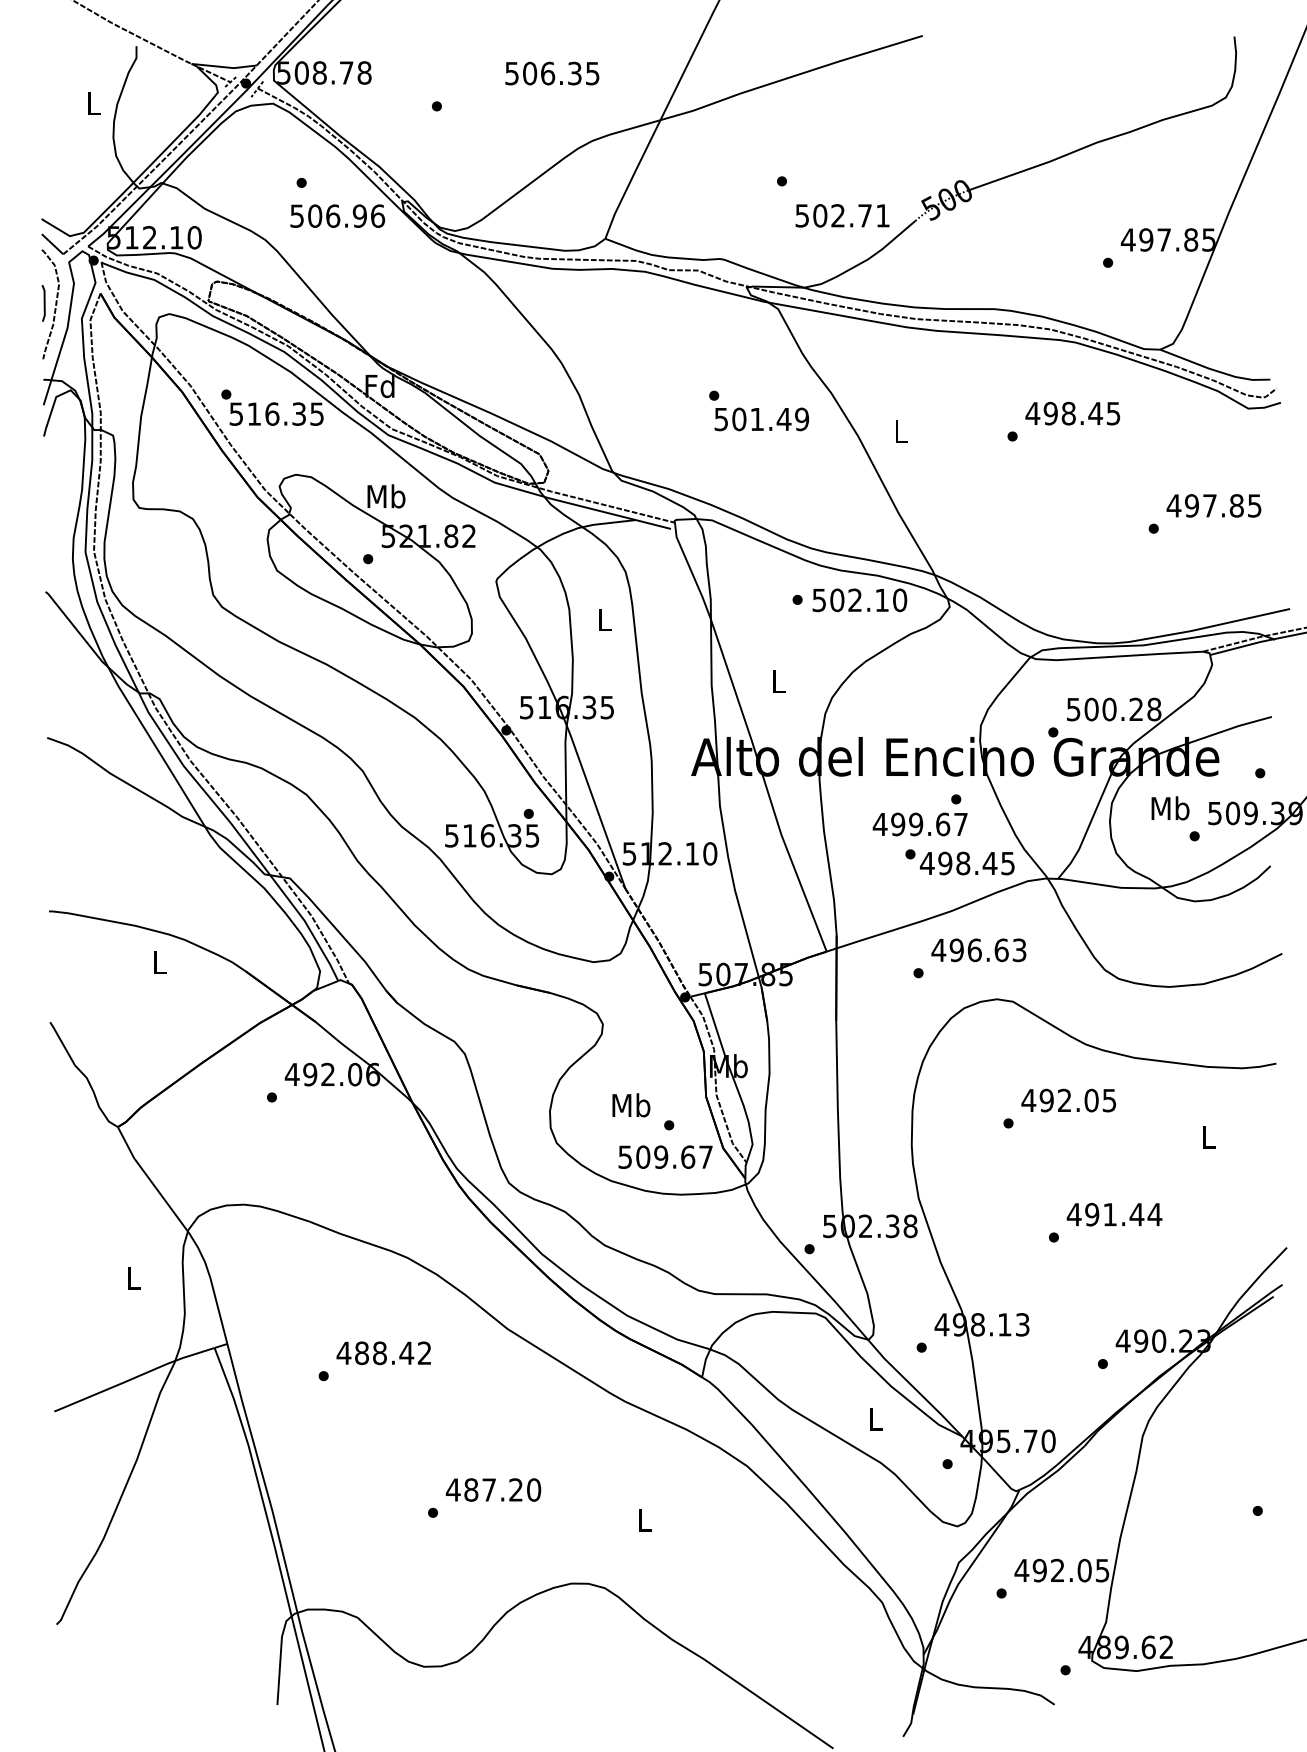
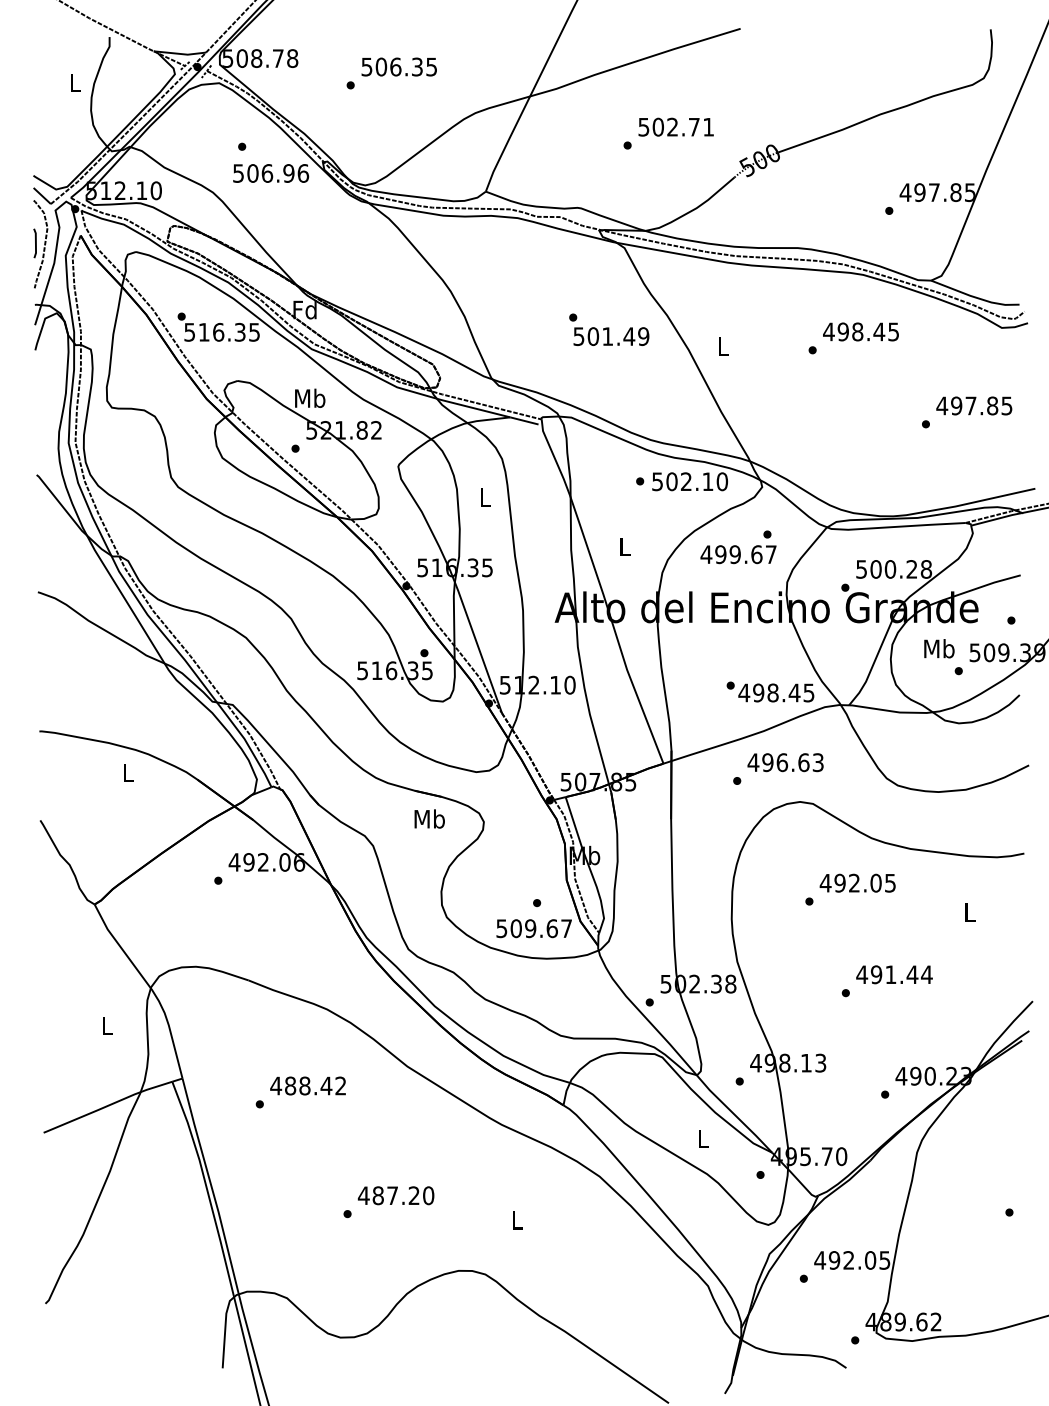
text: (551, 72) -> (398, 66), moved
text: (841, 214) -> (675, 126), moved
text: (920, 815) -> (738, 547), moved
text: (631, 1104) -> (429, 818), moved

